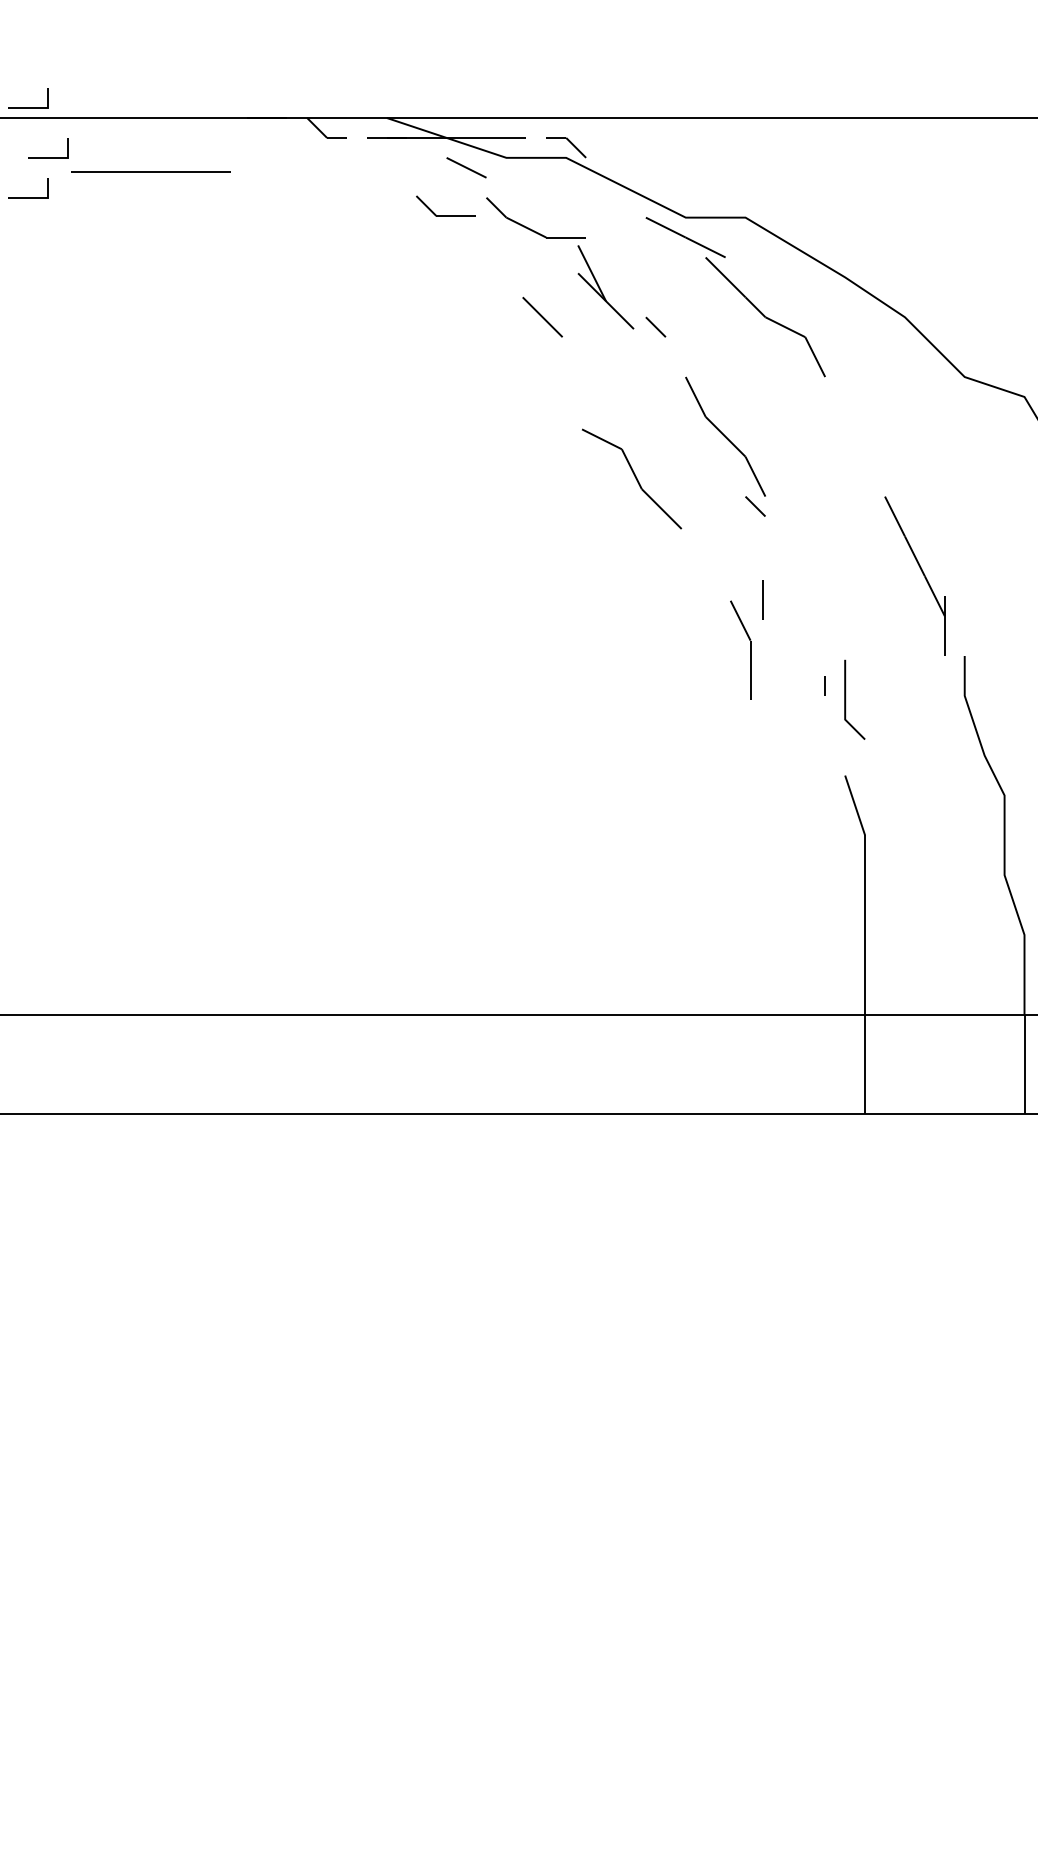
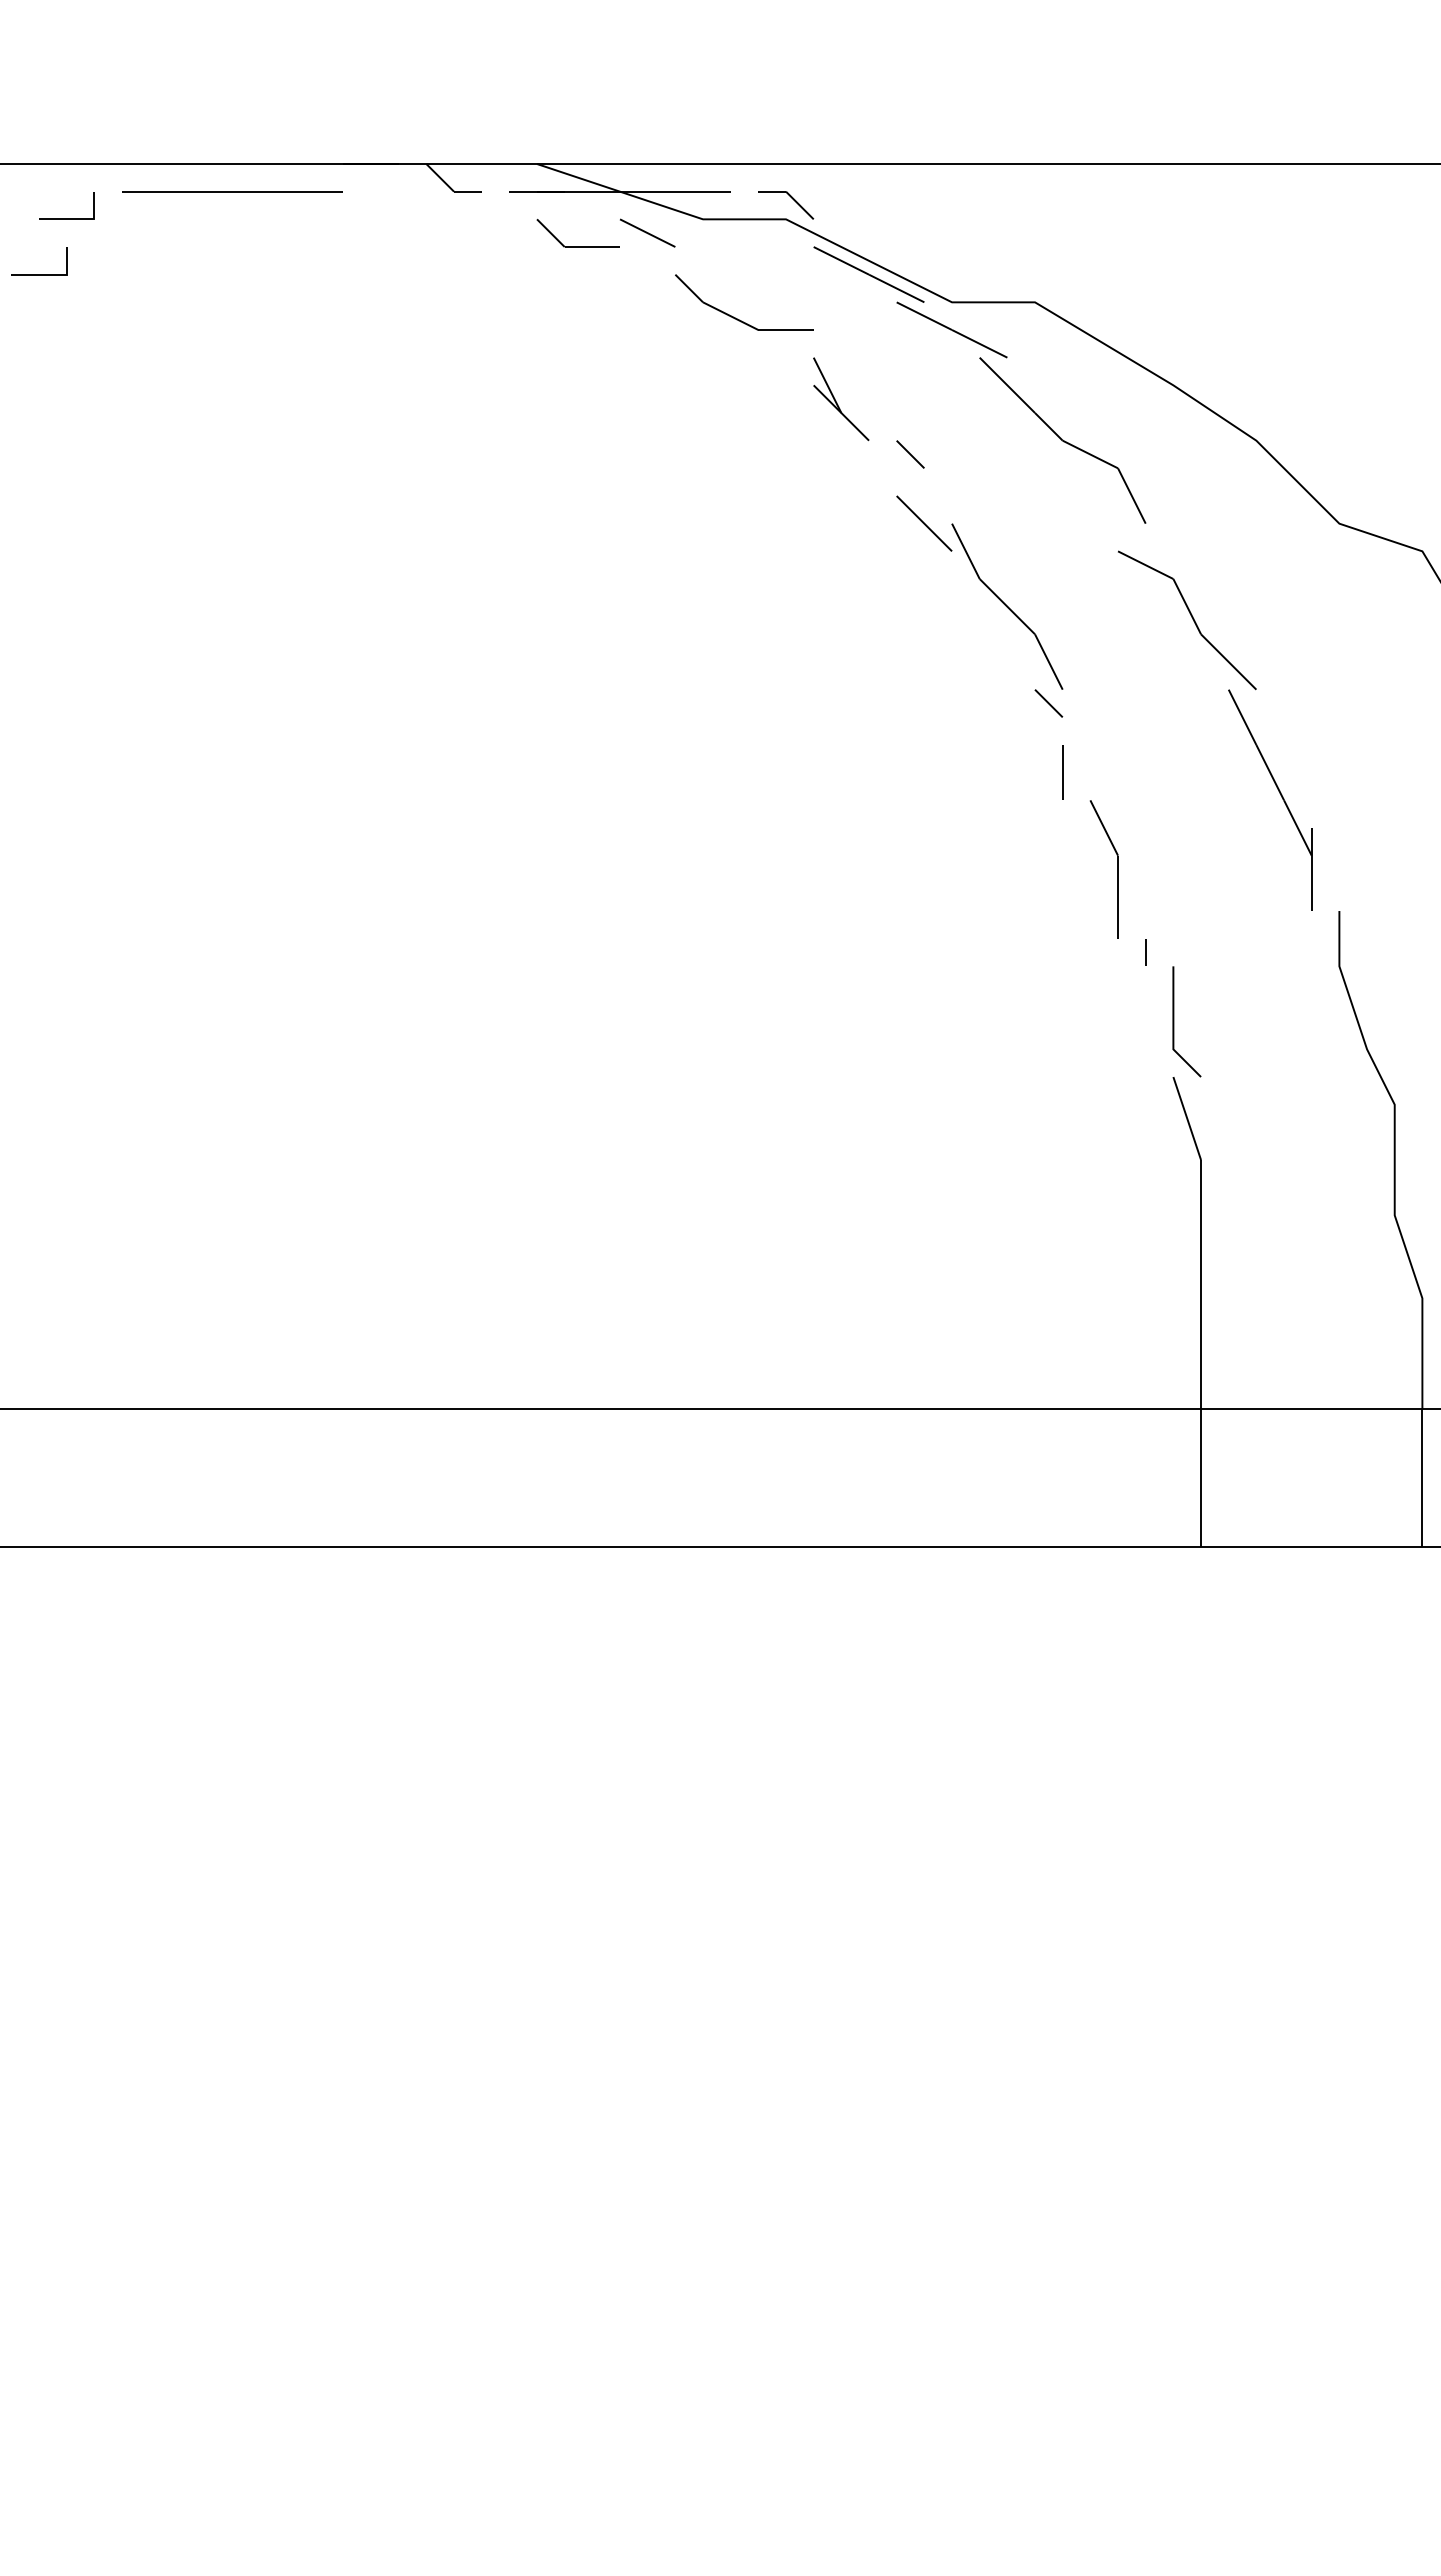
curve: (28, 108) -> (39, 150), removed
line: (150, 172) -> (232, 191), moved
line: (625, 197) -> (868, 274), added
part: (445, 215) -> (577, 246), moved
part: (606, 287) -> (841, 399), size x0.71
line: (542, 317) -> (924, 523), moved
part: (632, 479) -> (1187, 620), moved
line: (763, 600) -> (1062, 772), moved
part: (750, 650) -> (1117, 869), moved
line: (845, 699) -> (1174, 1021), moved

